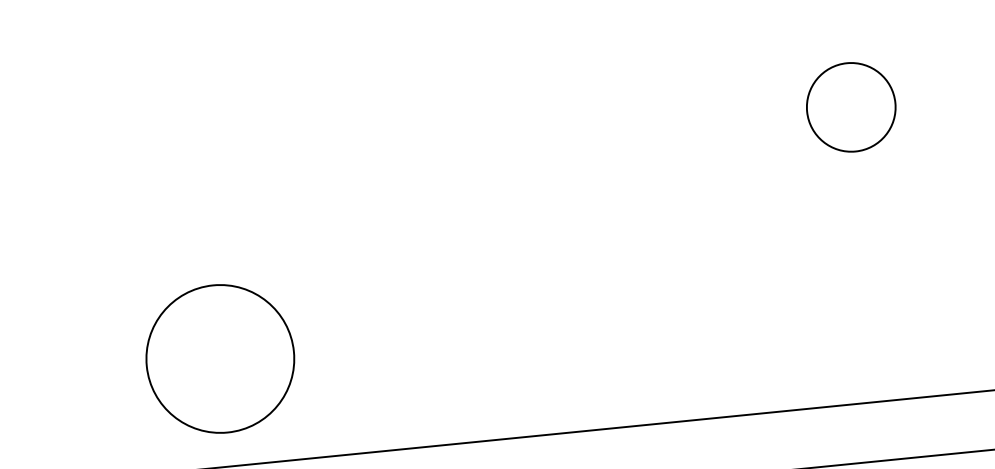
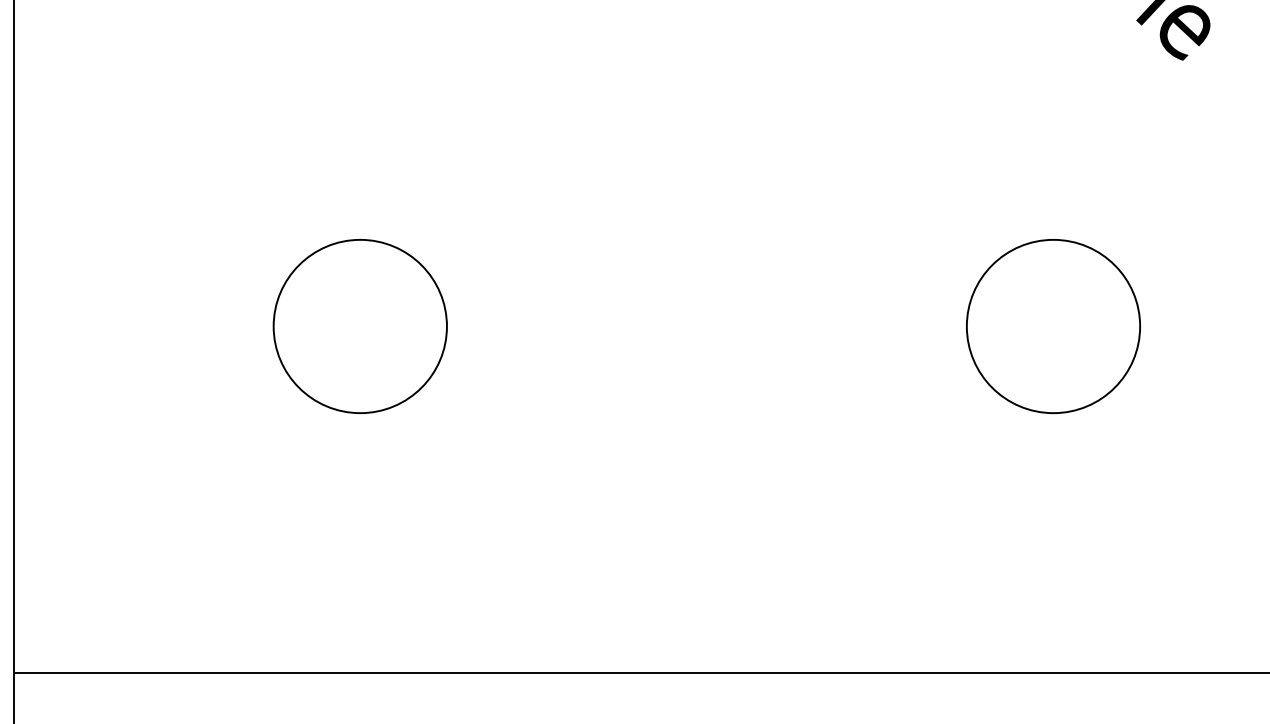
circle: (851, 107) -> (1053, 326), size x1.67
circle: (219, 359) -> (359, 326), moved

